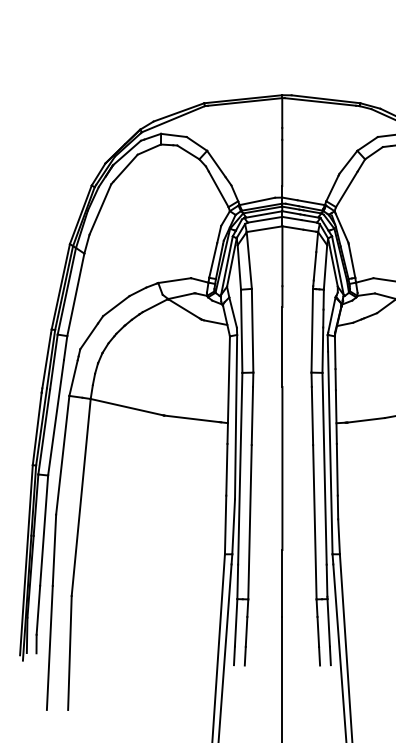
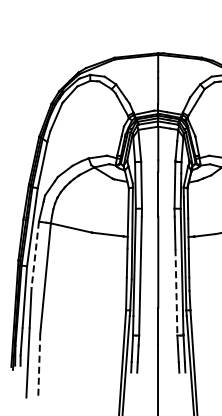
line: (63, 456) -> (35, 255), solid -> dashed
line: (314, 522) -> (176, 292), solid -> dashed
line: (70, 652) -> (39, 365), solid -> dashed

